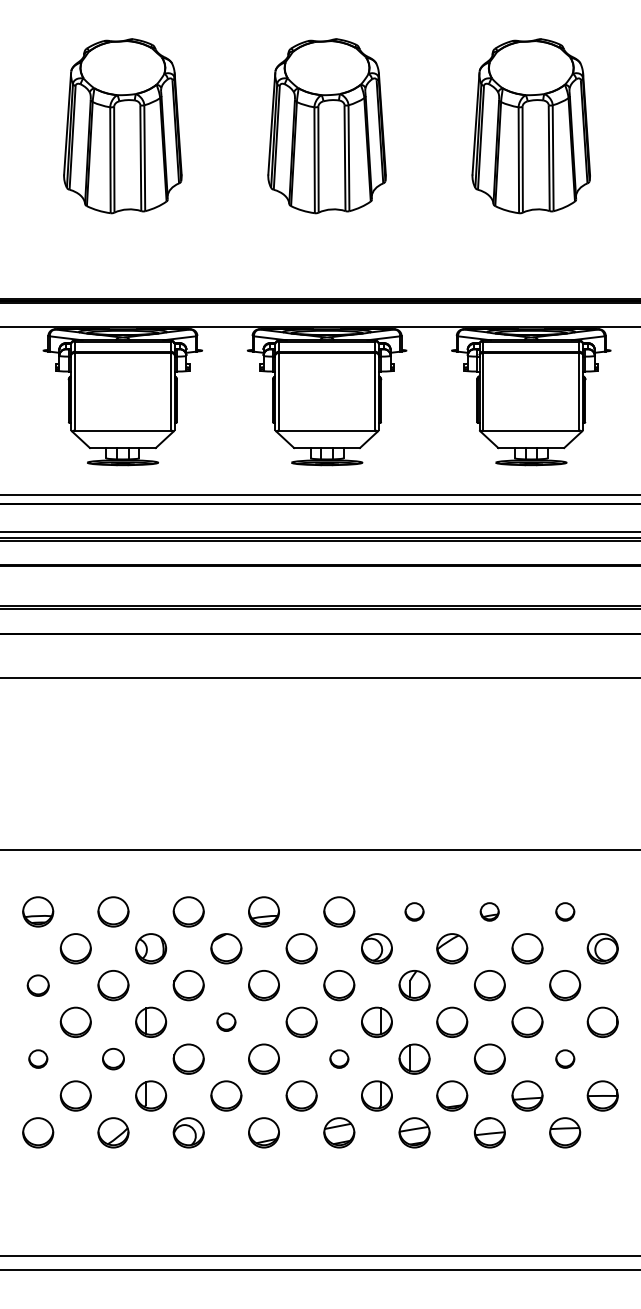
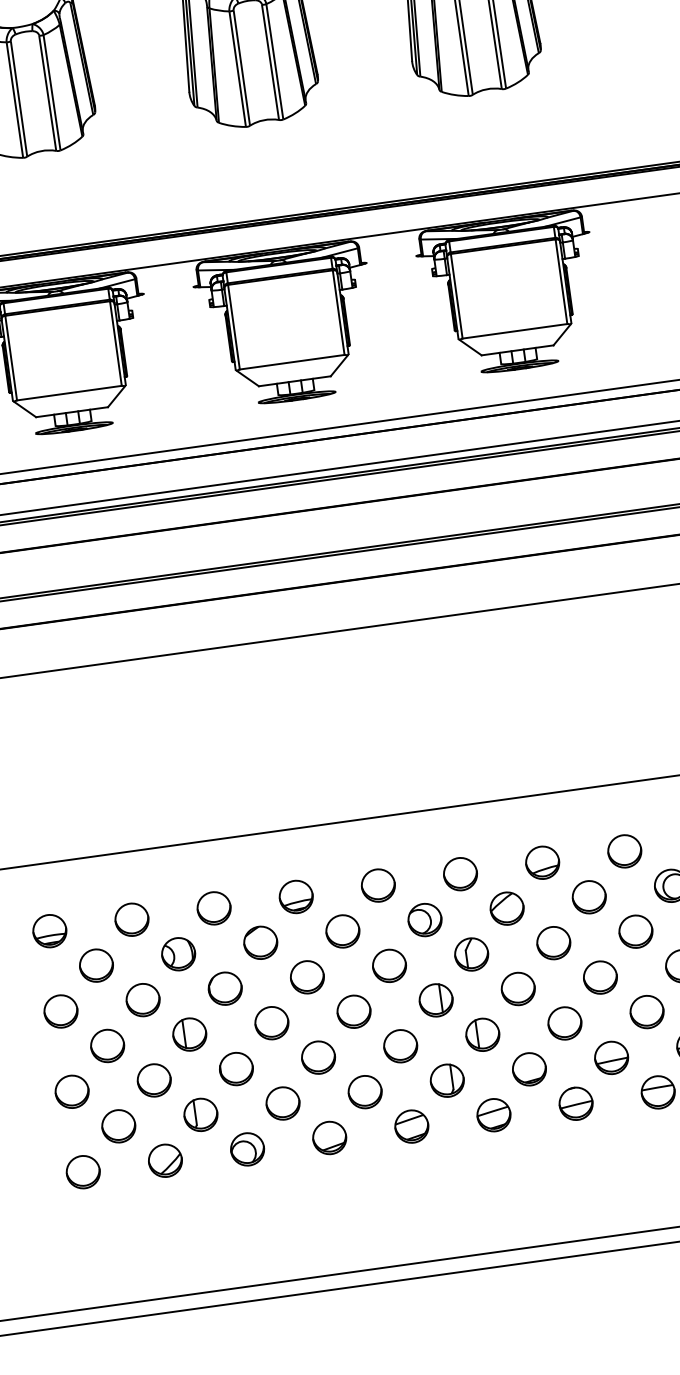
part: (414, 911) -> (460, 873), size x1.67
part: (489, 911) -> (542, 862), size x1.67
part: (565, 911) -> (625, 850), size x1.67
part: (38, 985) -> (61, 1011), size x1.43
part: (226, 1021) -> (271, 1022), size x1.67
part: (38, 1058) -> (72, 1091), size x1.67
part: (113, 1058) -> (154, 1079), size x1.43
part: (339, 1058) -> (400, 1045), size x1.67
part: (565, 1058) -> (647, 1011), size x1.67

